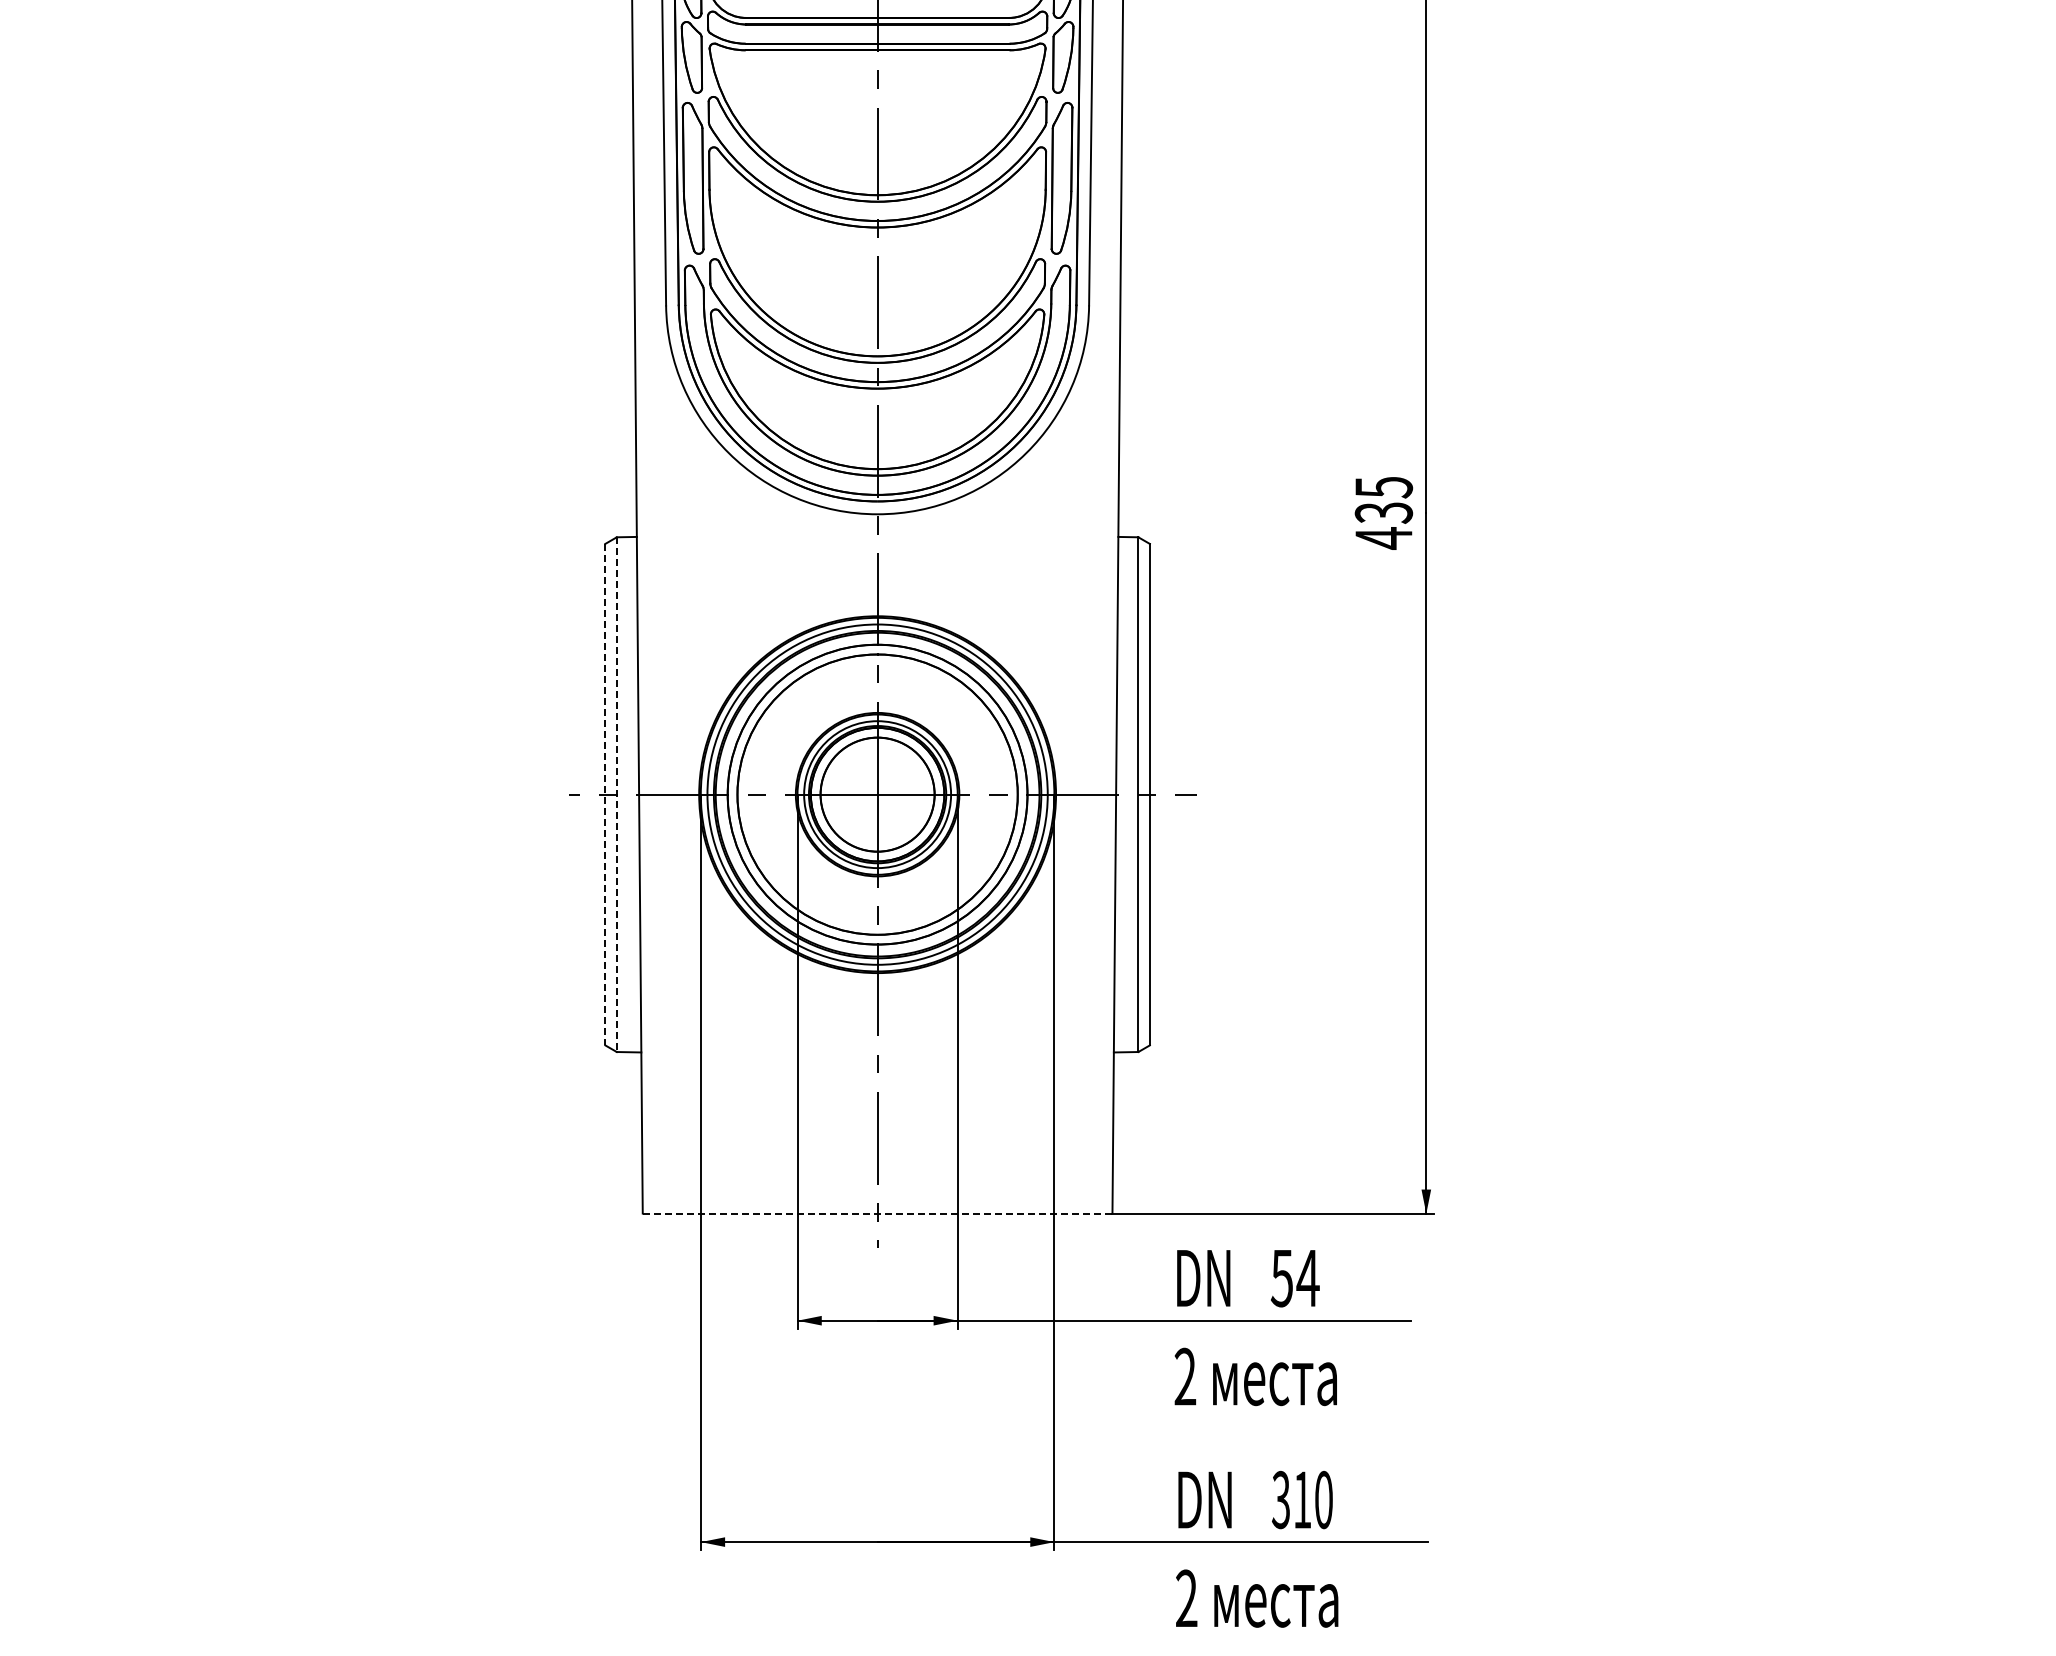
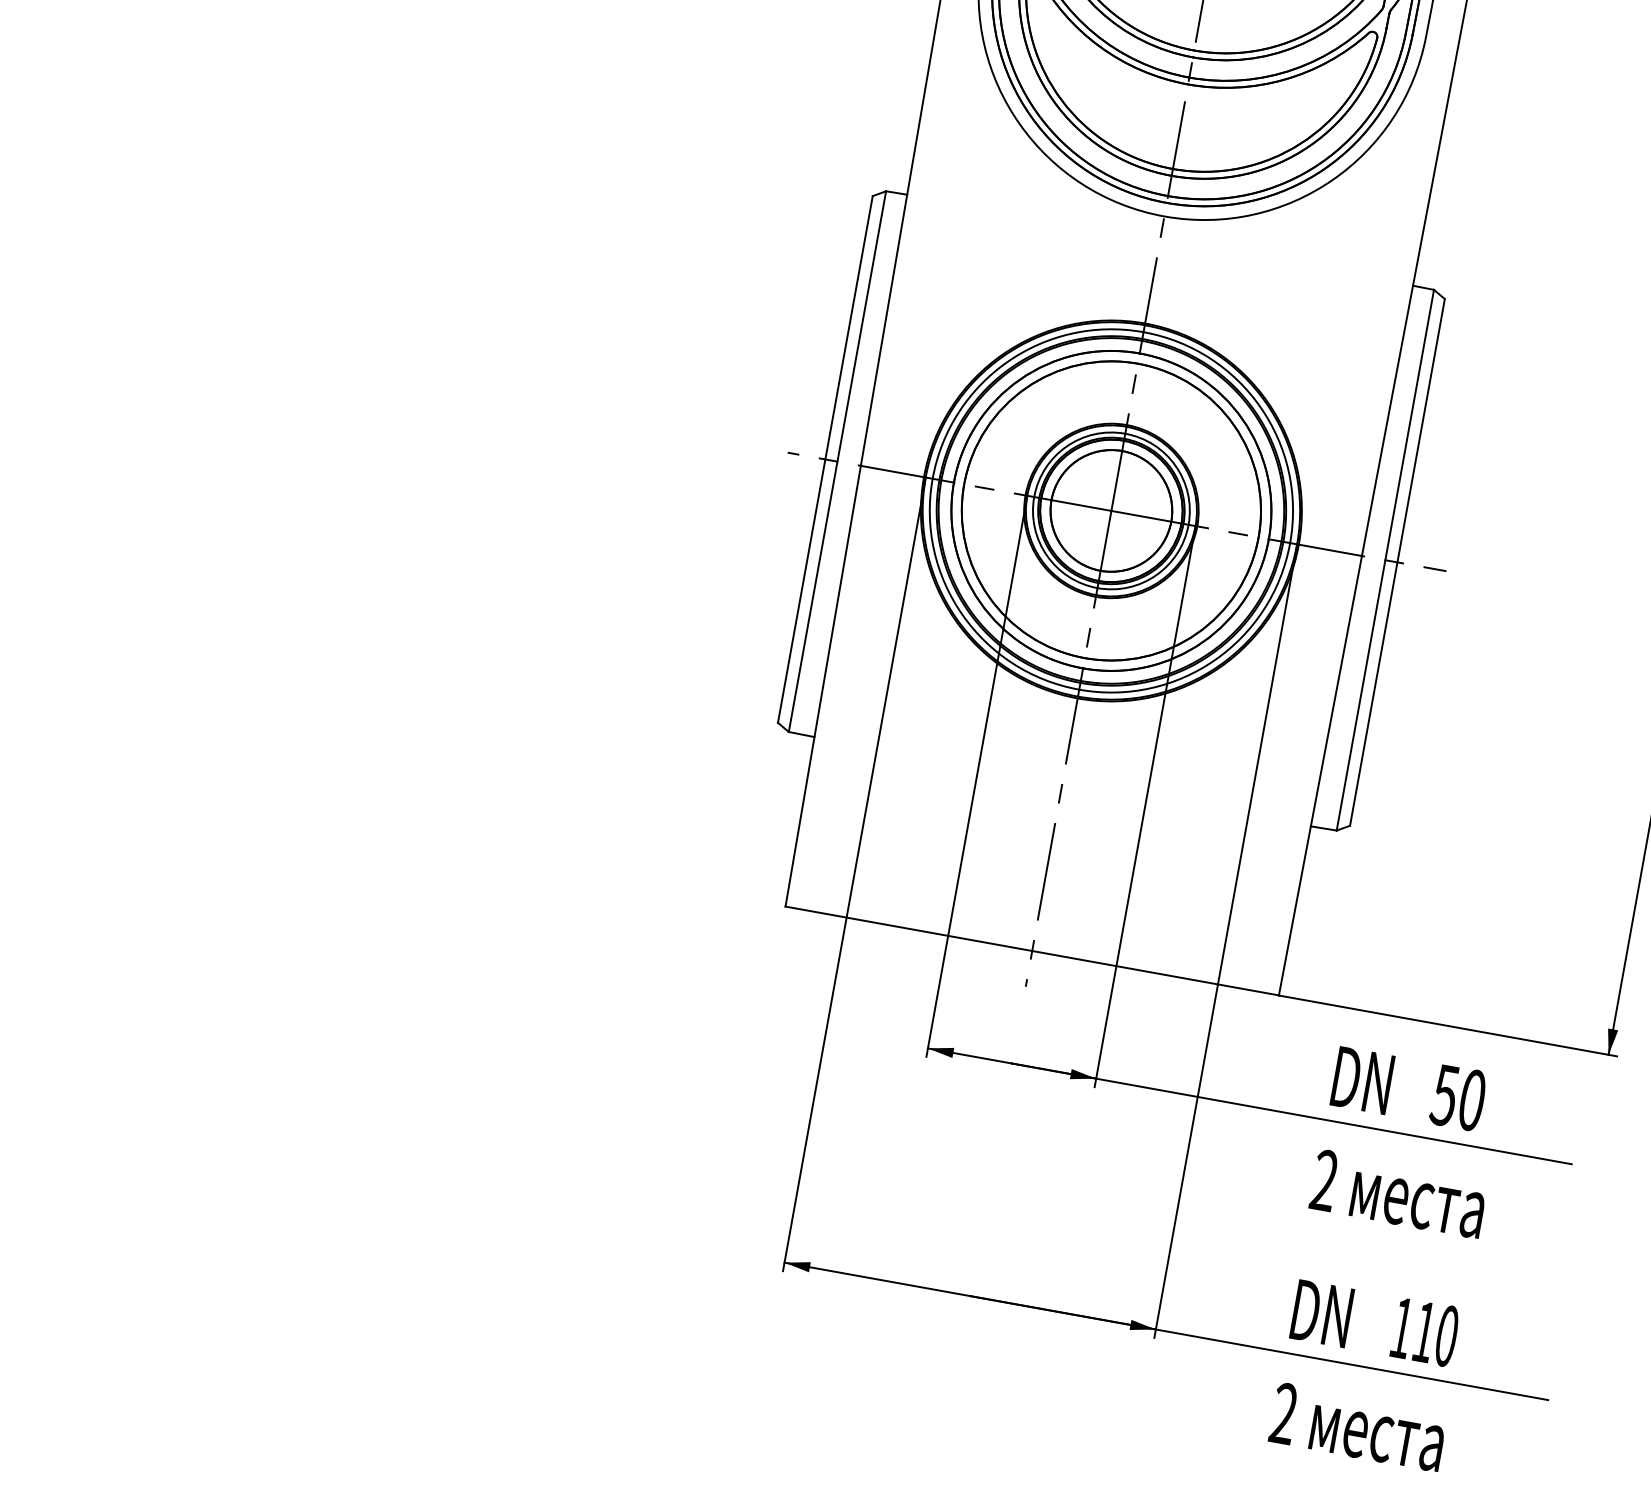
line: (605, 794) -> (825, 459), dashed -> solid
line: (616, 795) -> (836, 462), dashed -> solid
line: (877, 1213) -> (1032, 950), dashed -> solid
text: (1307, 1278) -> (1471, 1100), 54 -> 50
text: (1280, 1499) -> (1401, 1327), 310 -> 110

